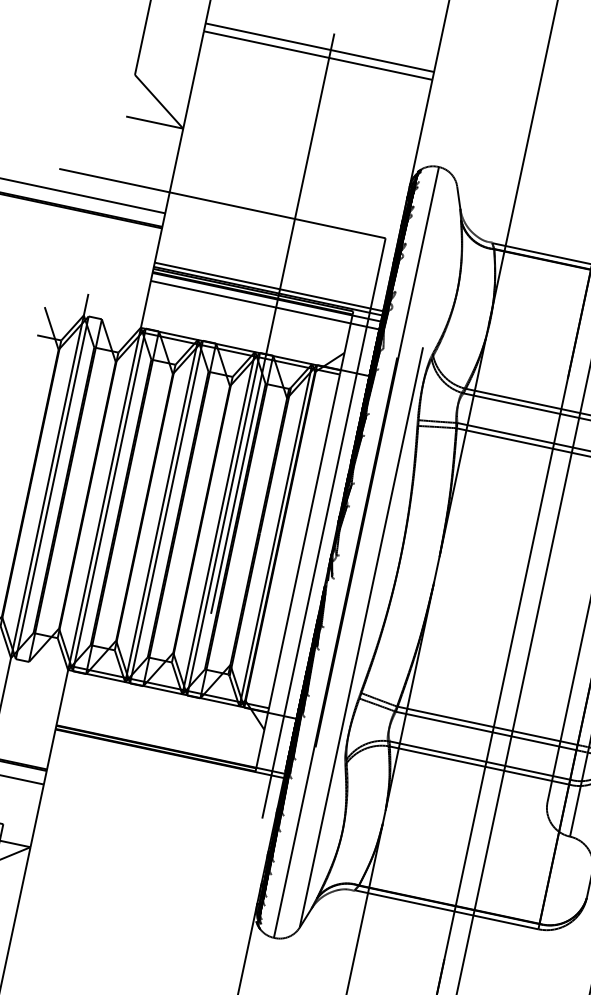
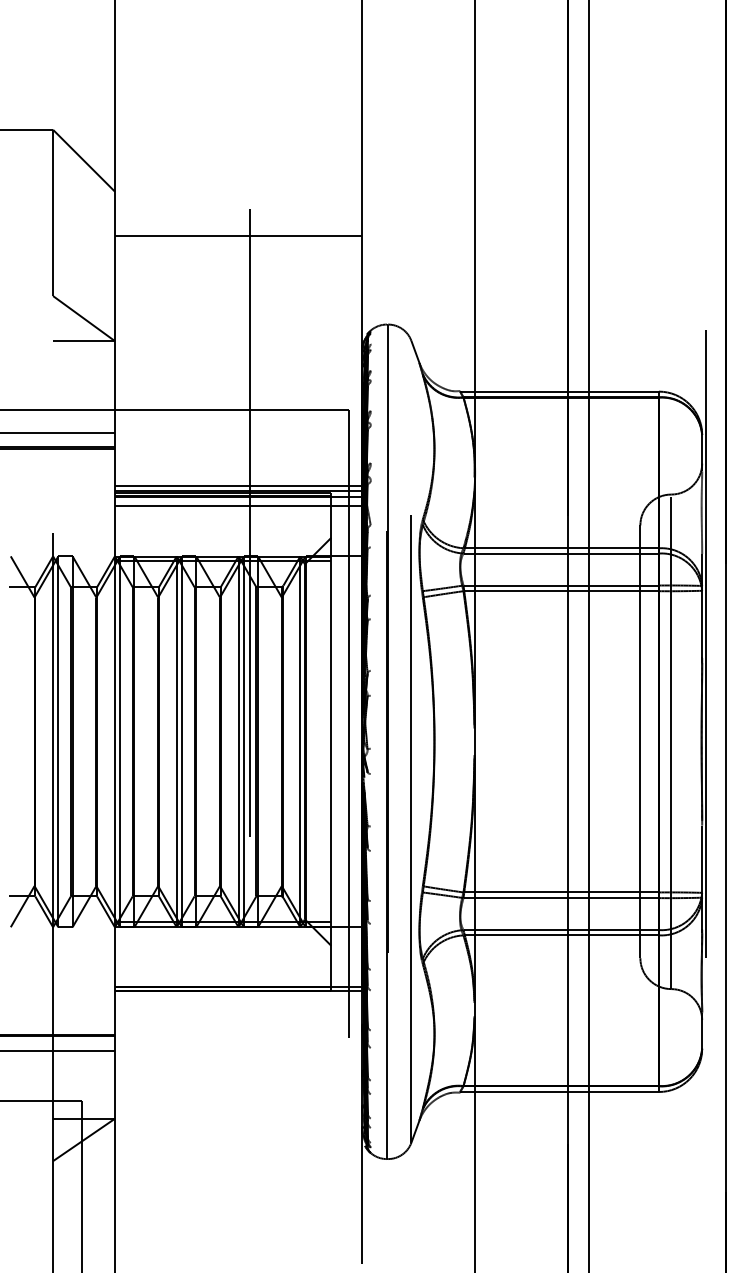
line: (319, 47) -> (238, 227), removed

